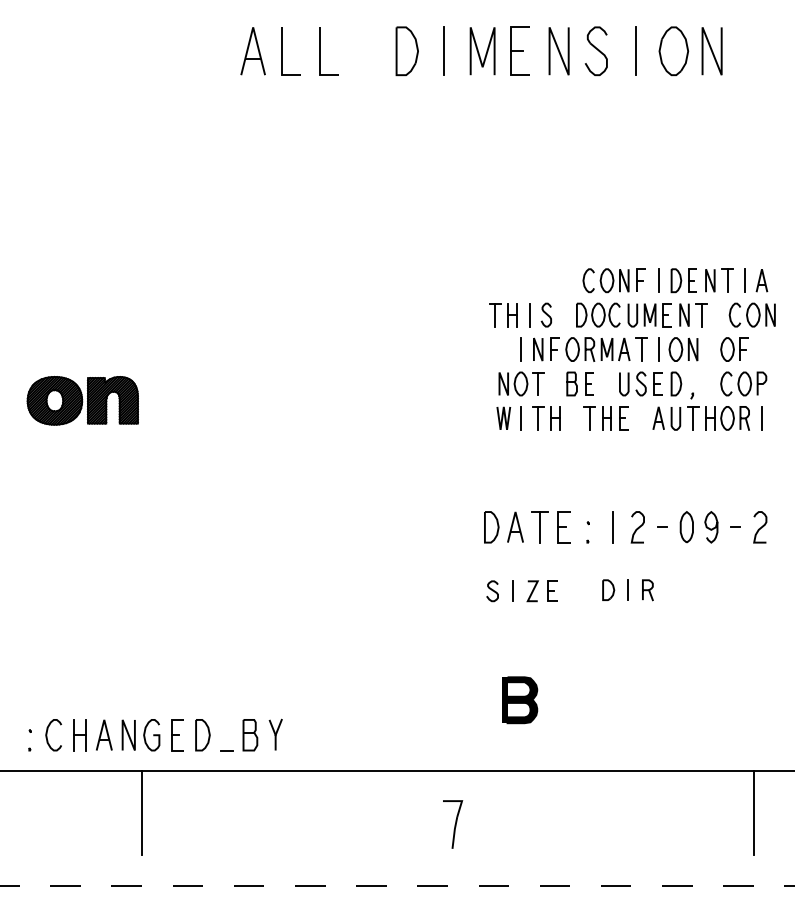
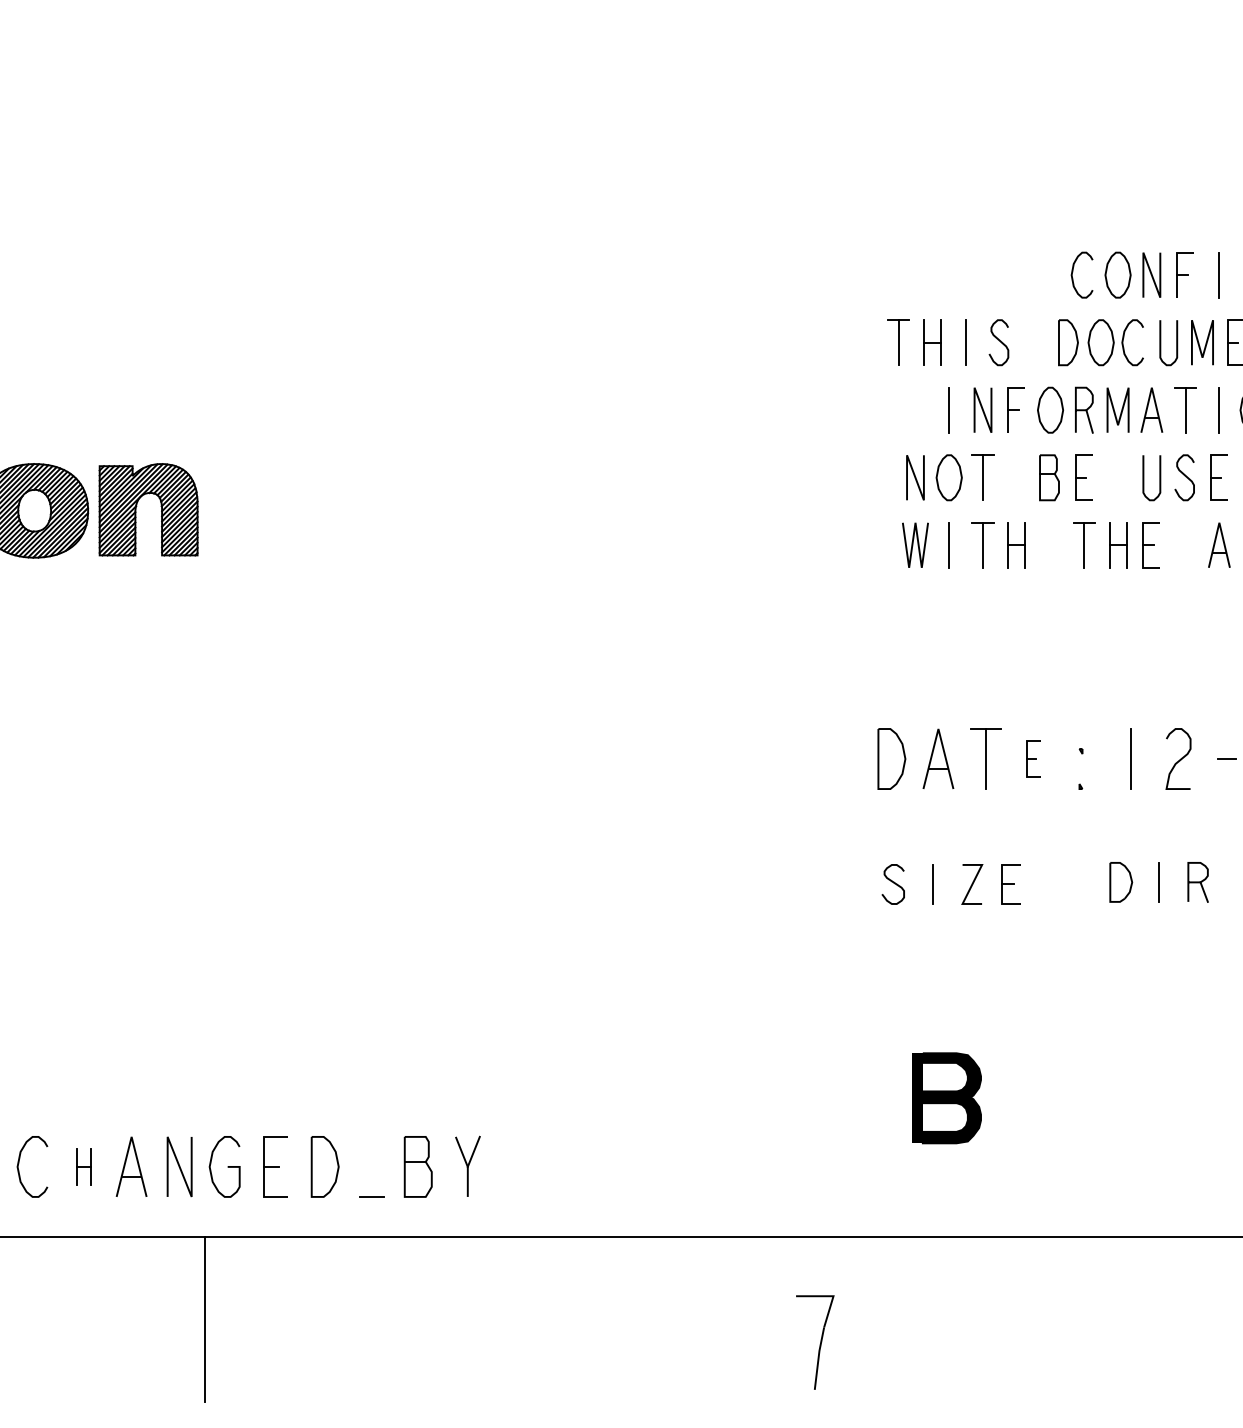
part: (563, 527) -> (1032, 759), size x0.6
part: (79, 735) -> (82, 1167), size x0.6

